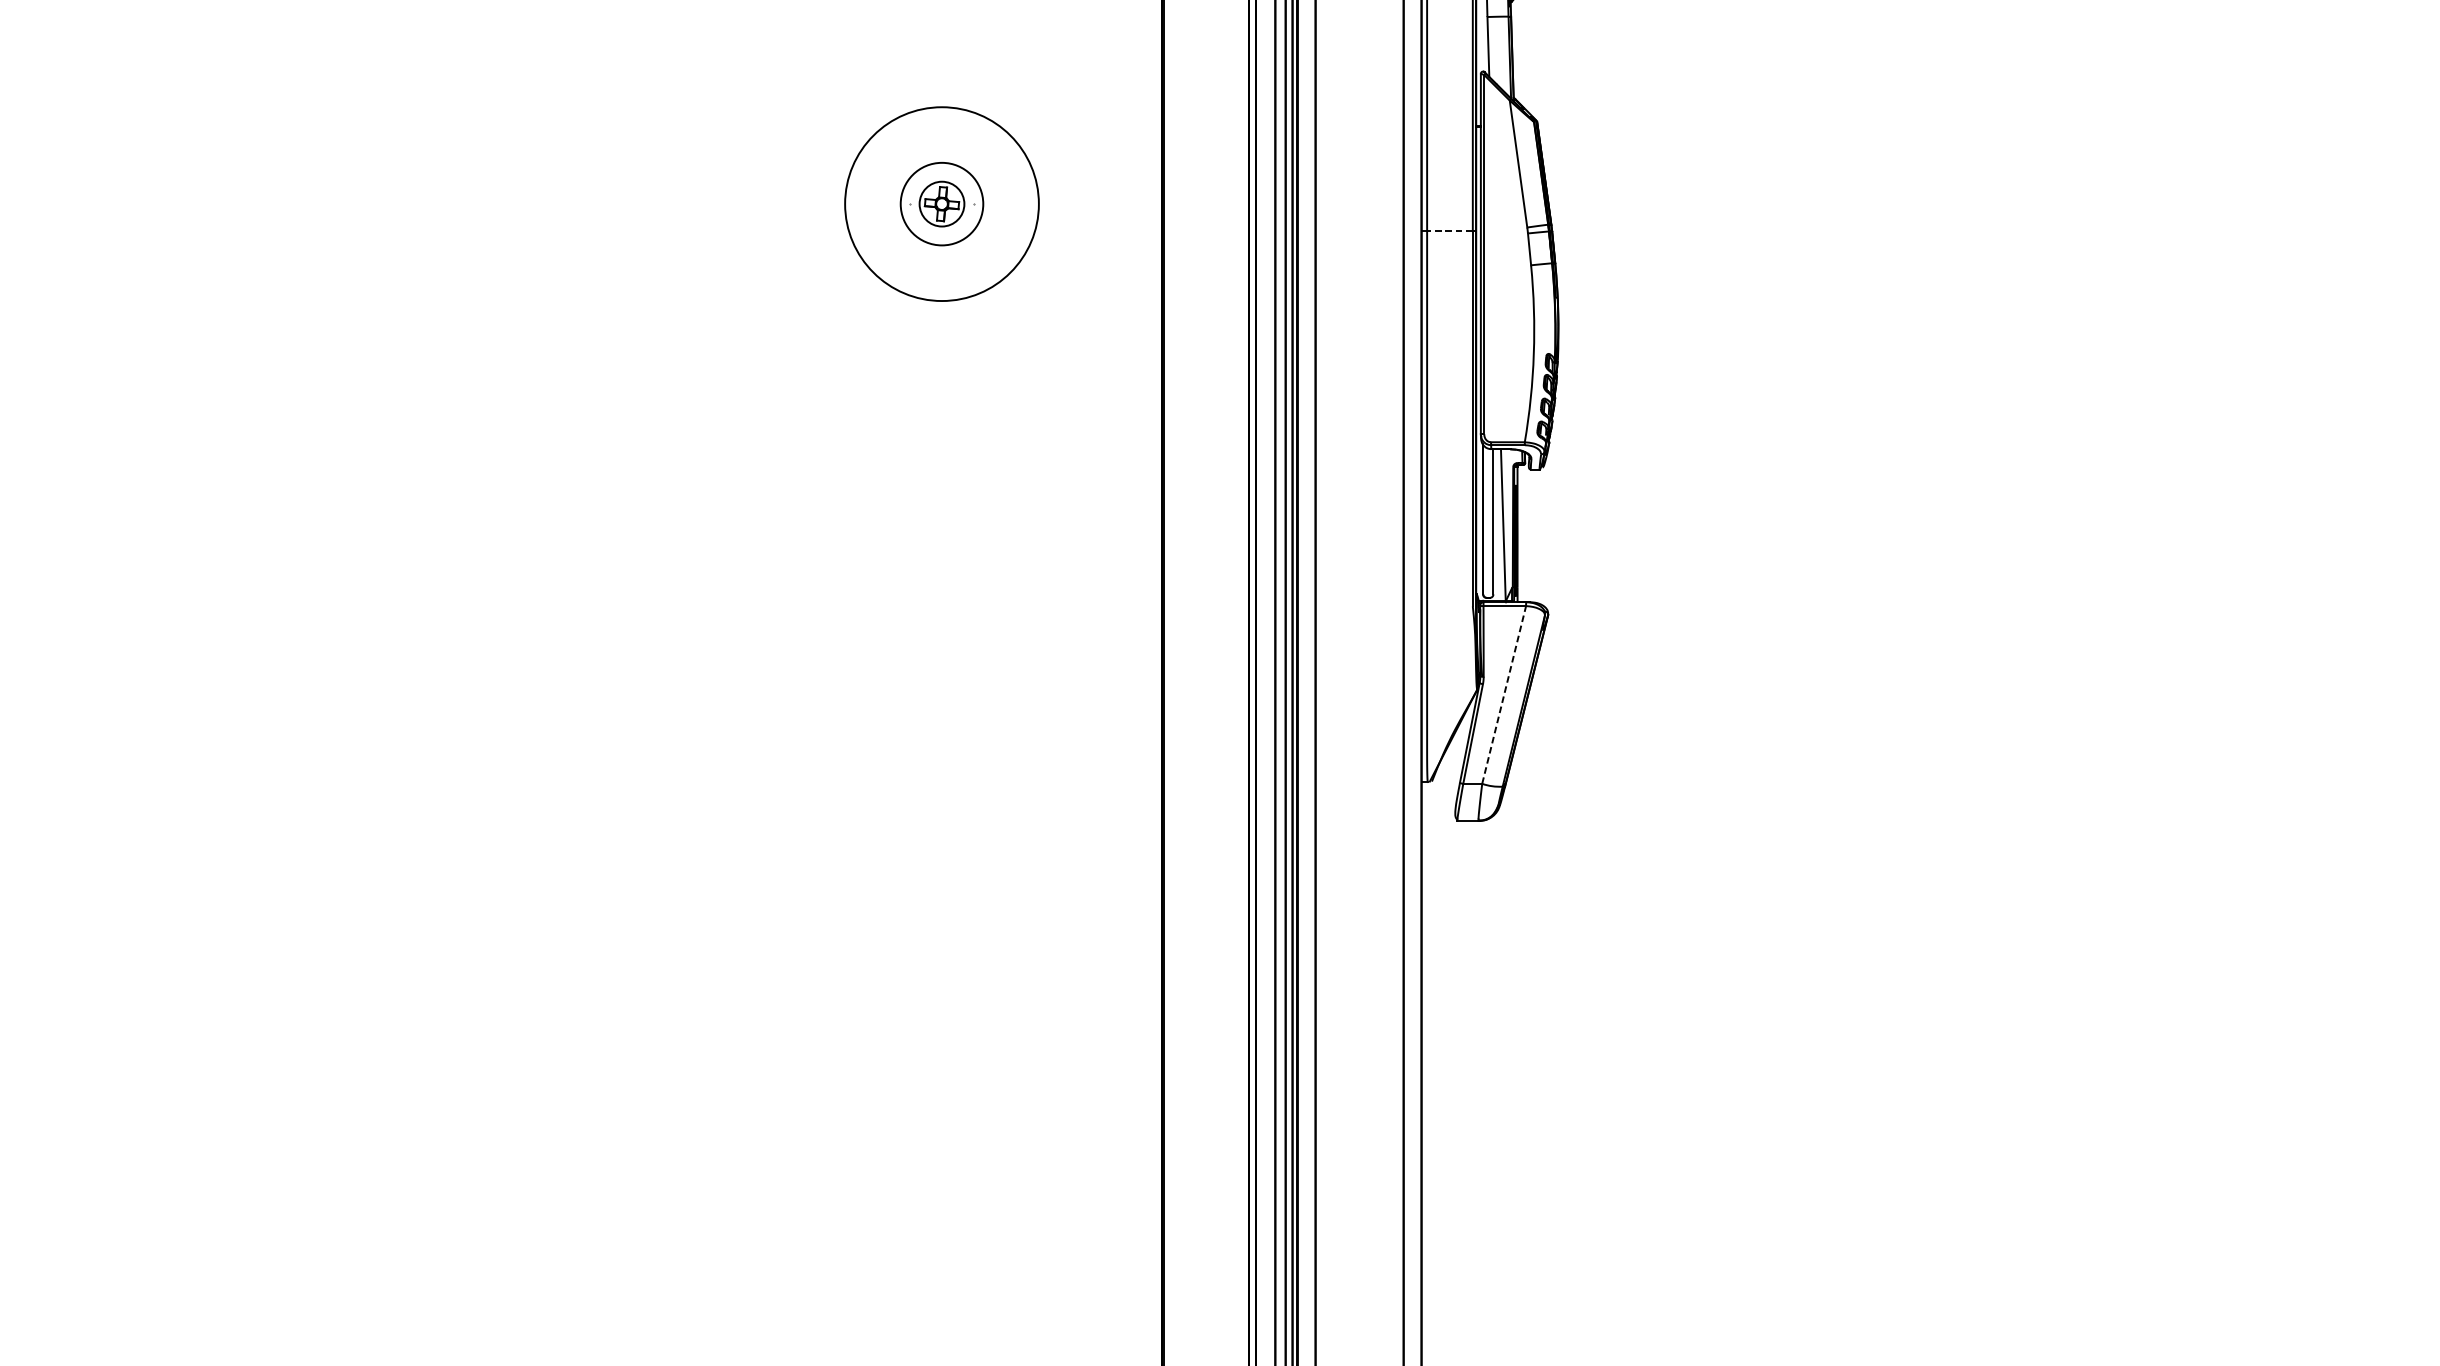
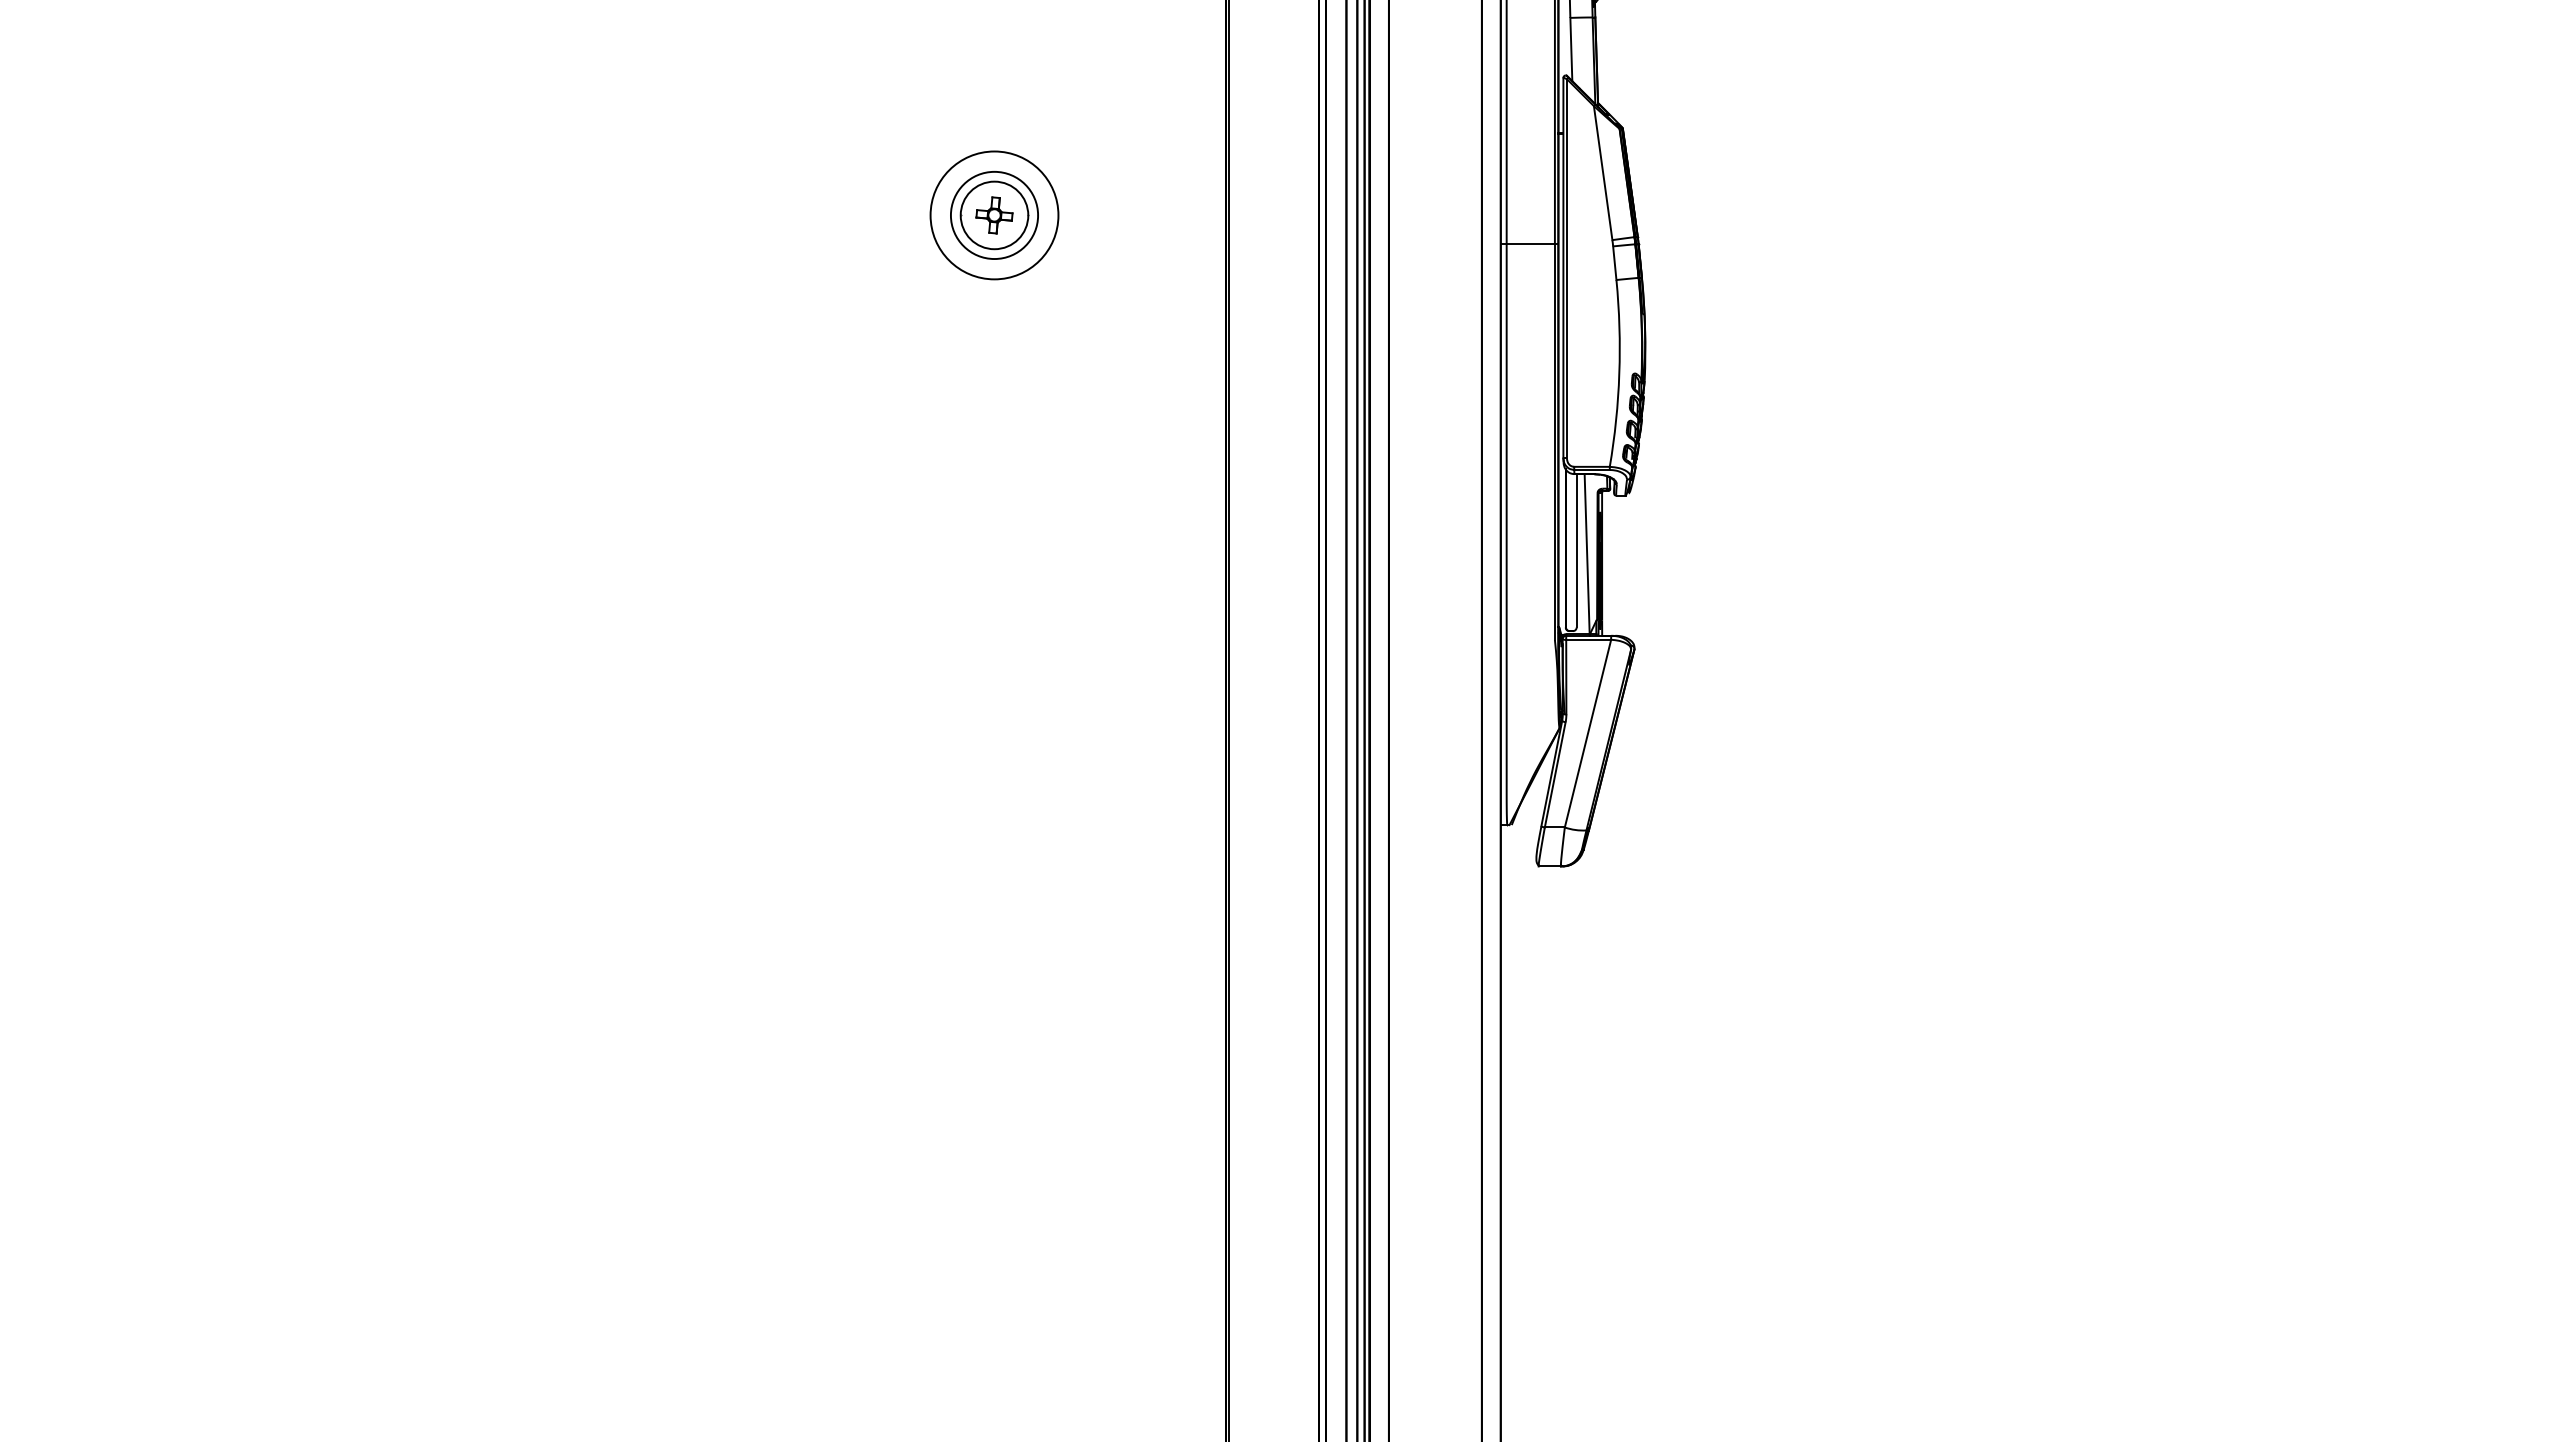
circle: (941, 204) -> (994, 215), size x0.62
circle: (941, 204) -> (994, 215), size x1.43
line: (1449, 230) -> (1530, 243), dashed -> solid
line: (1504, 694) -> (1588, 733), dashed -> solid

